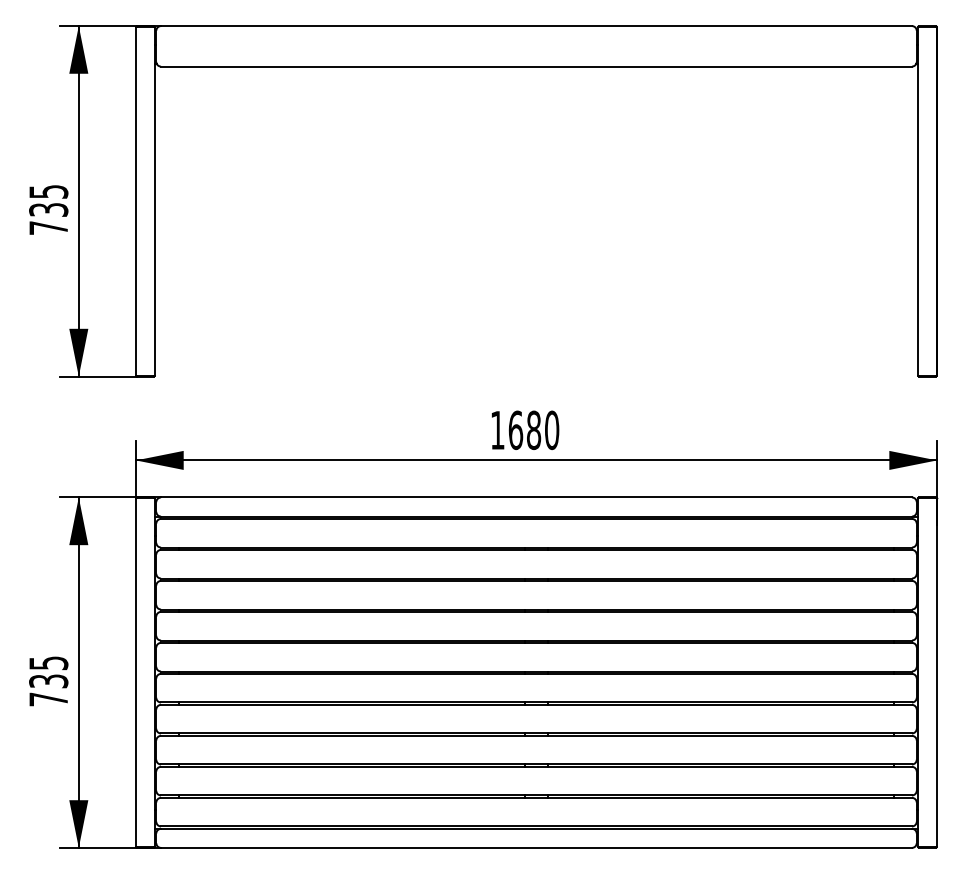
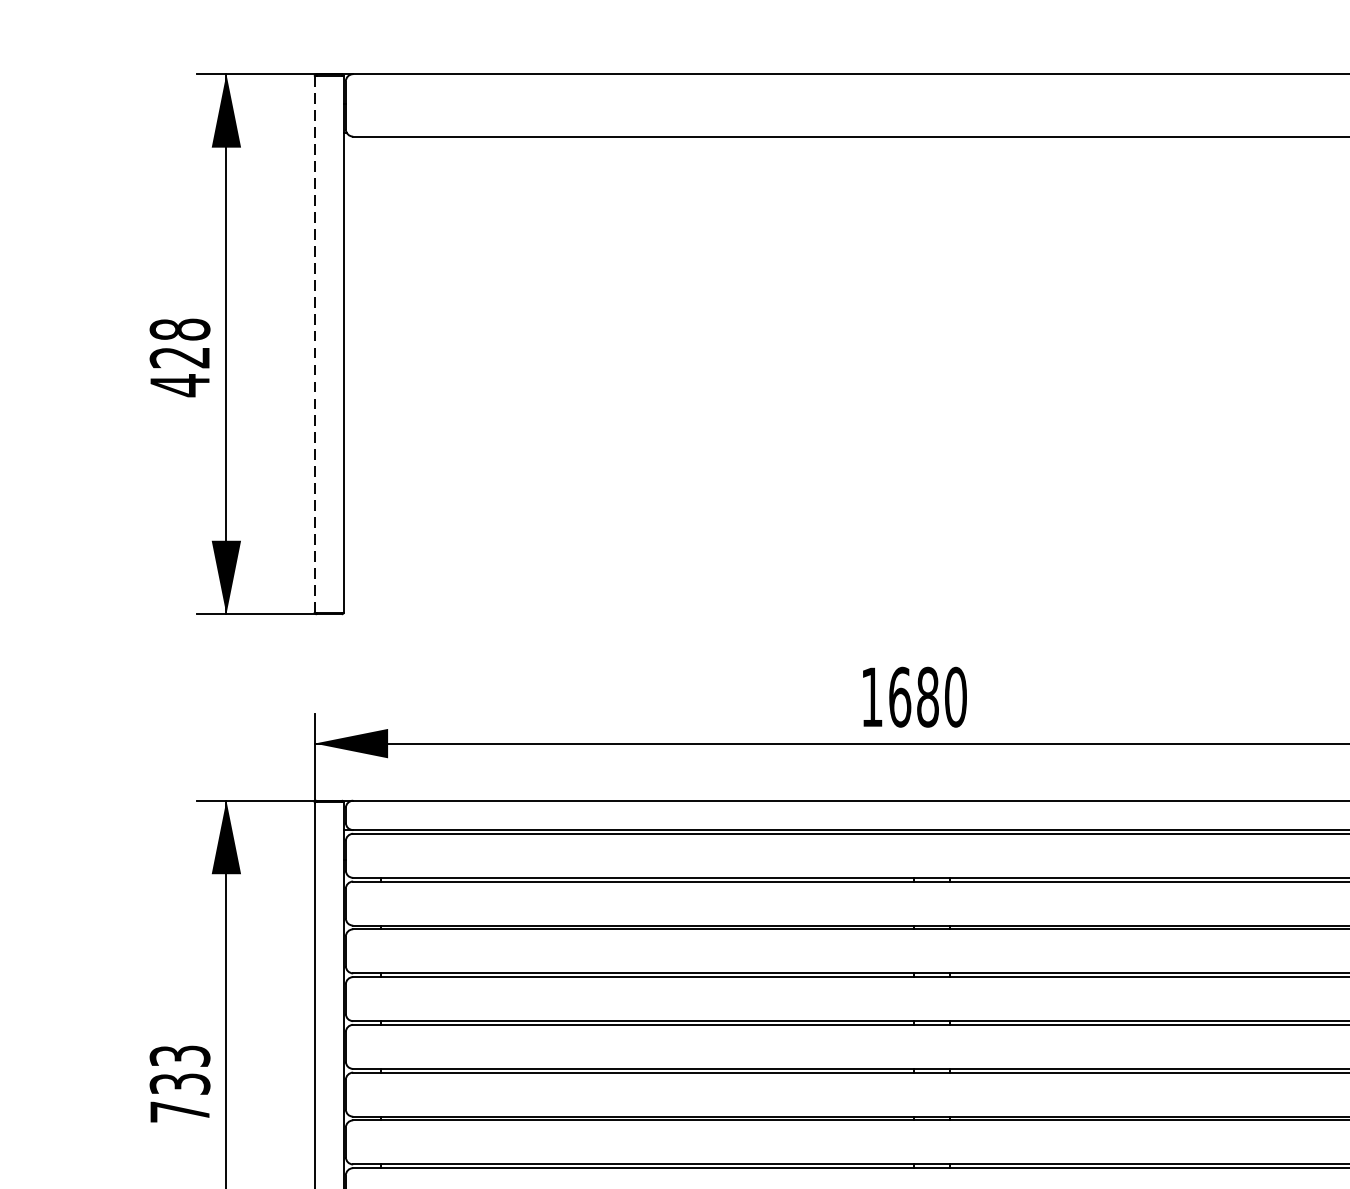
line: (136, 201) -> (315, 344), solid -> dashed
text: (48, 209) -> (179, 356), 735 -> 428
text: (48, 662) -> (179, 1055), 735 -> 733

